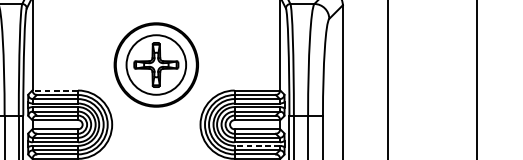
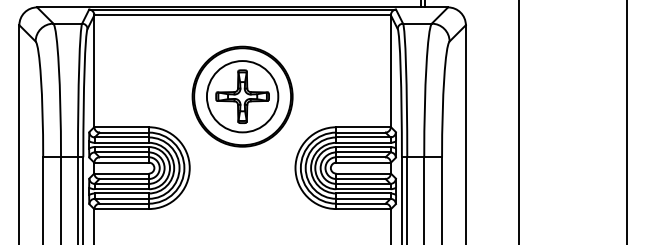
line: (55, 90) -> (121, 127), dashed -> solid
line: (256, 145) -> (362, 193), dashed -> solid

